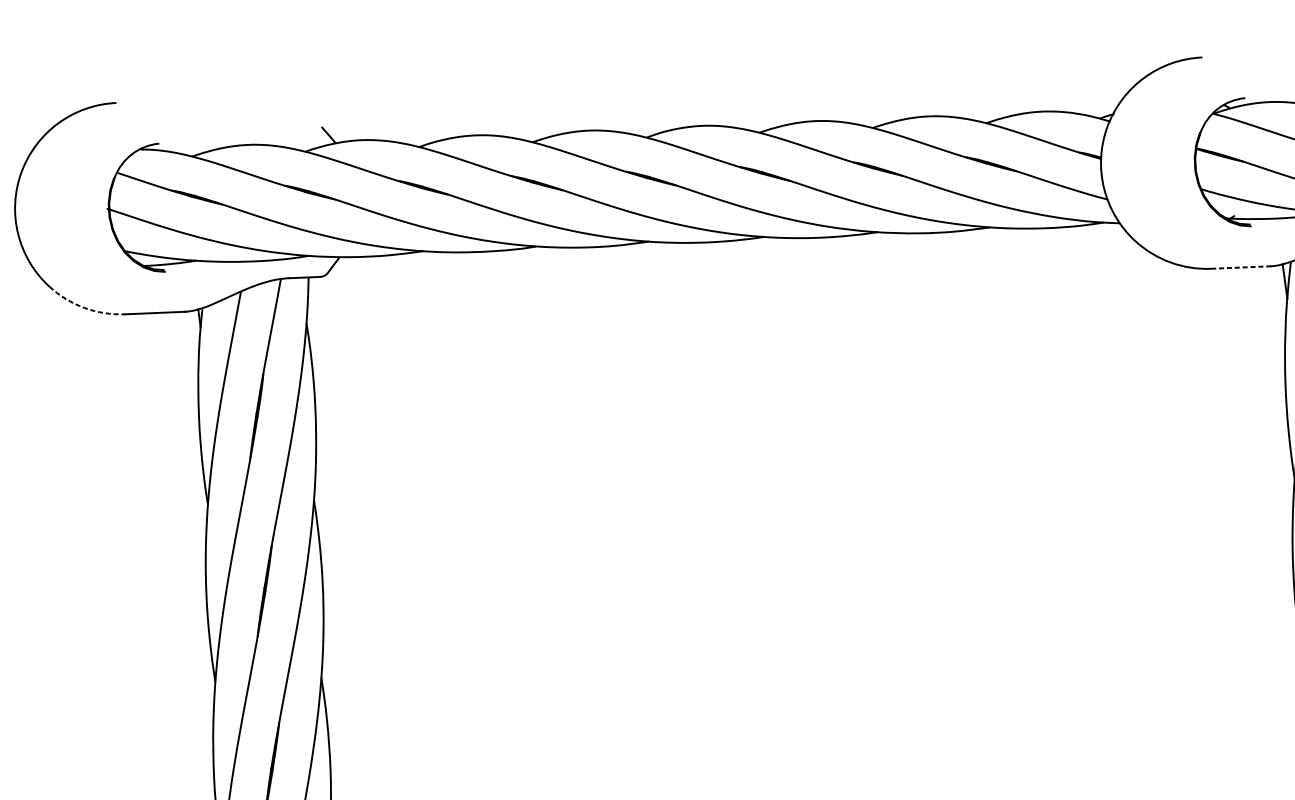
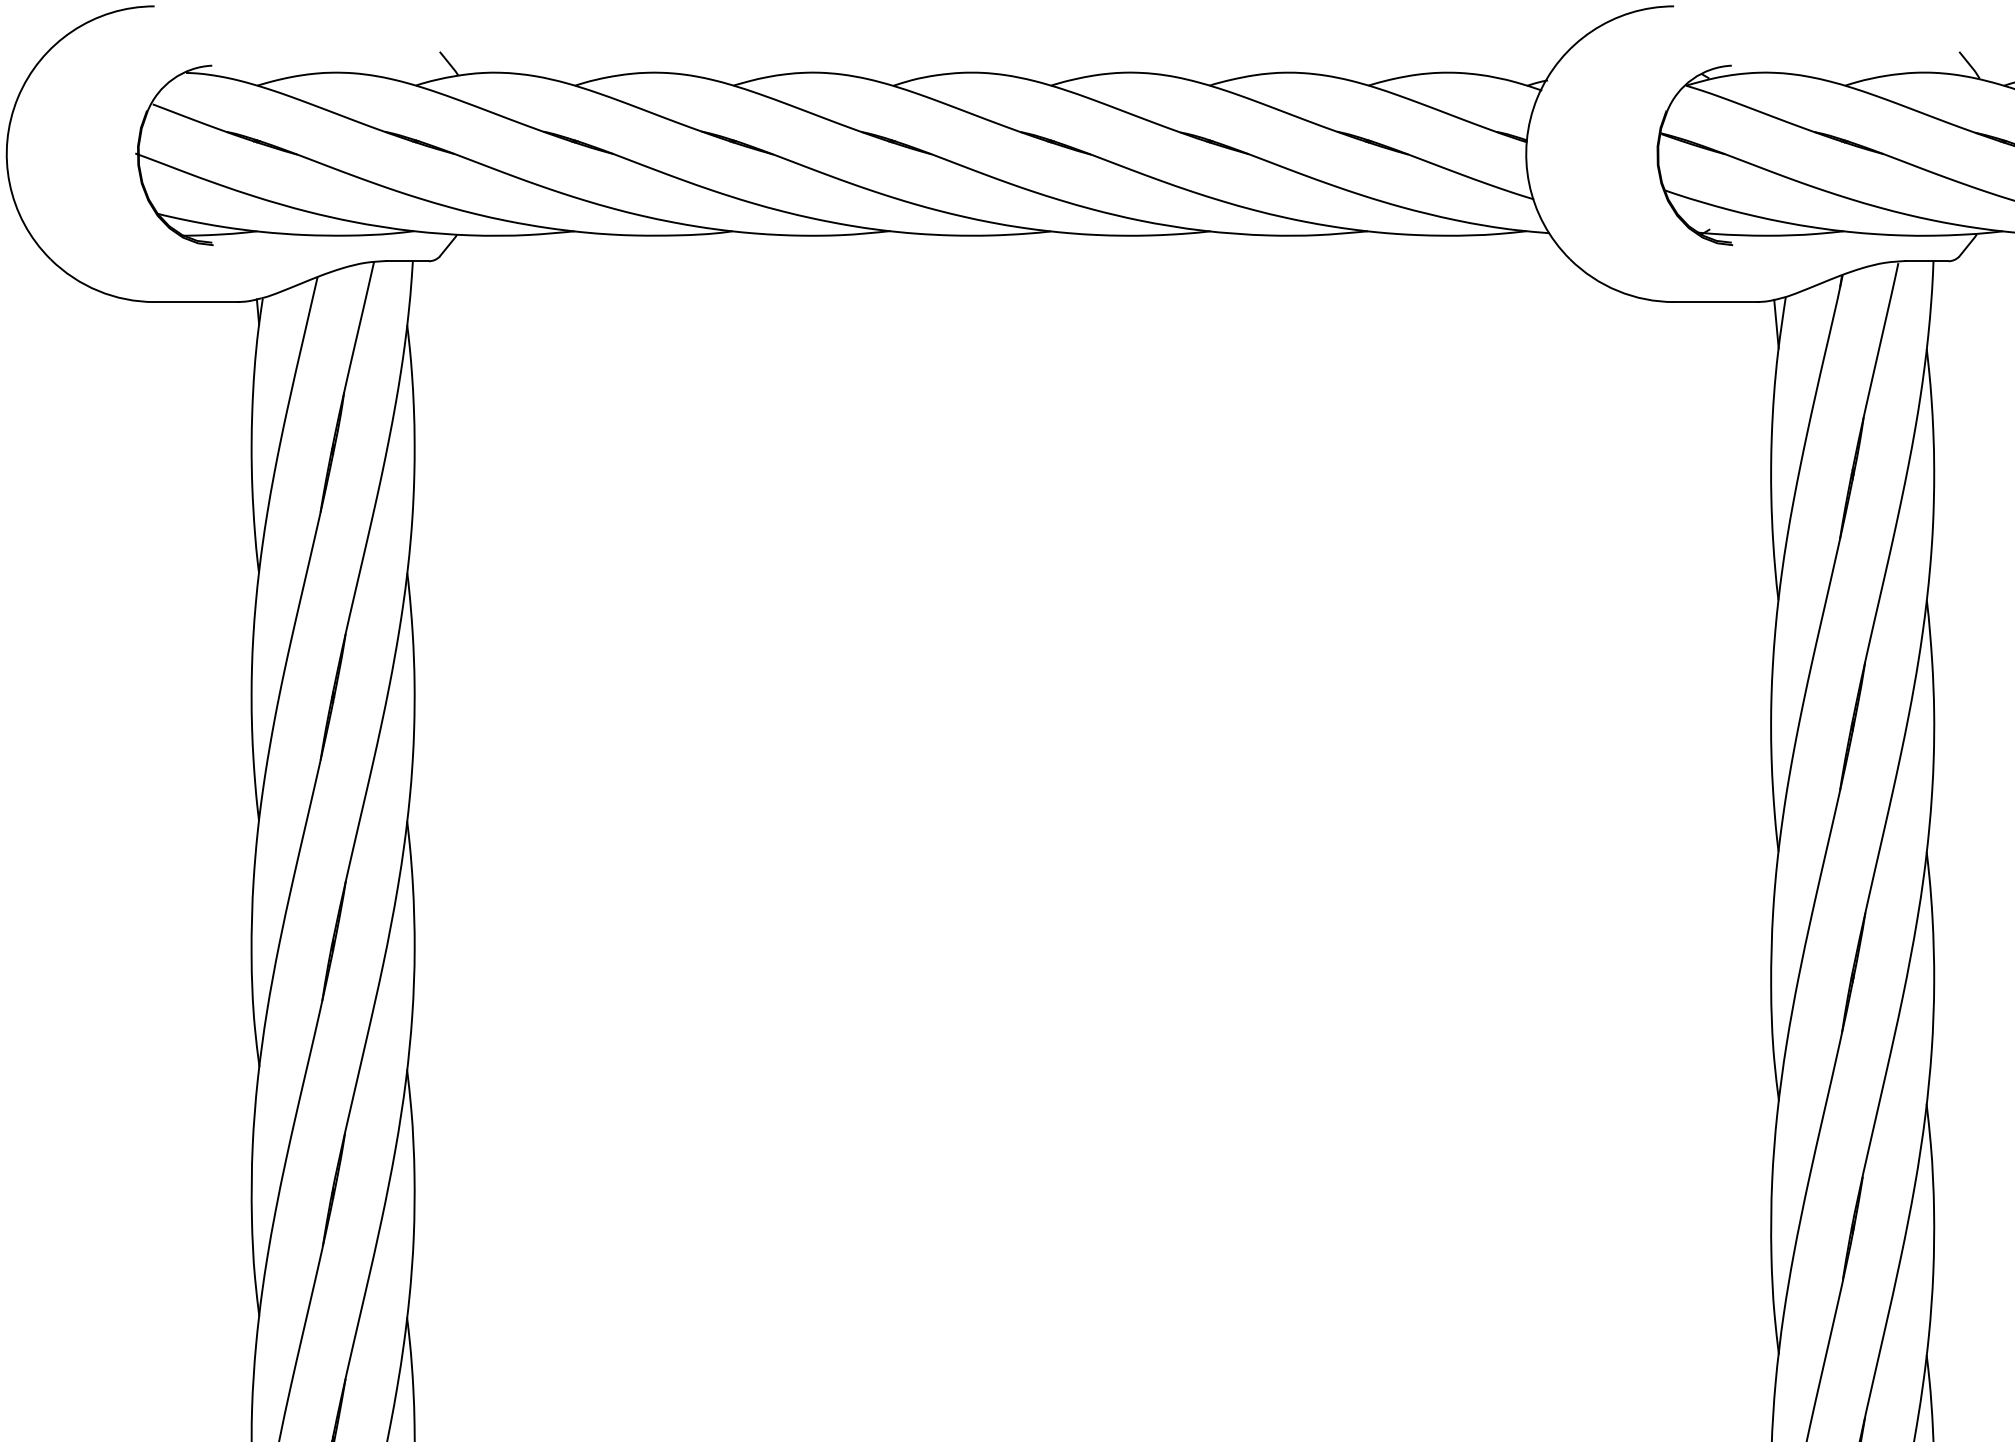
line: (1241, 267) -> (1716, 302), dashed -> solid
arc: (84, 307) -> (98, 290), dashed -> solid

